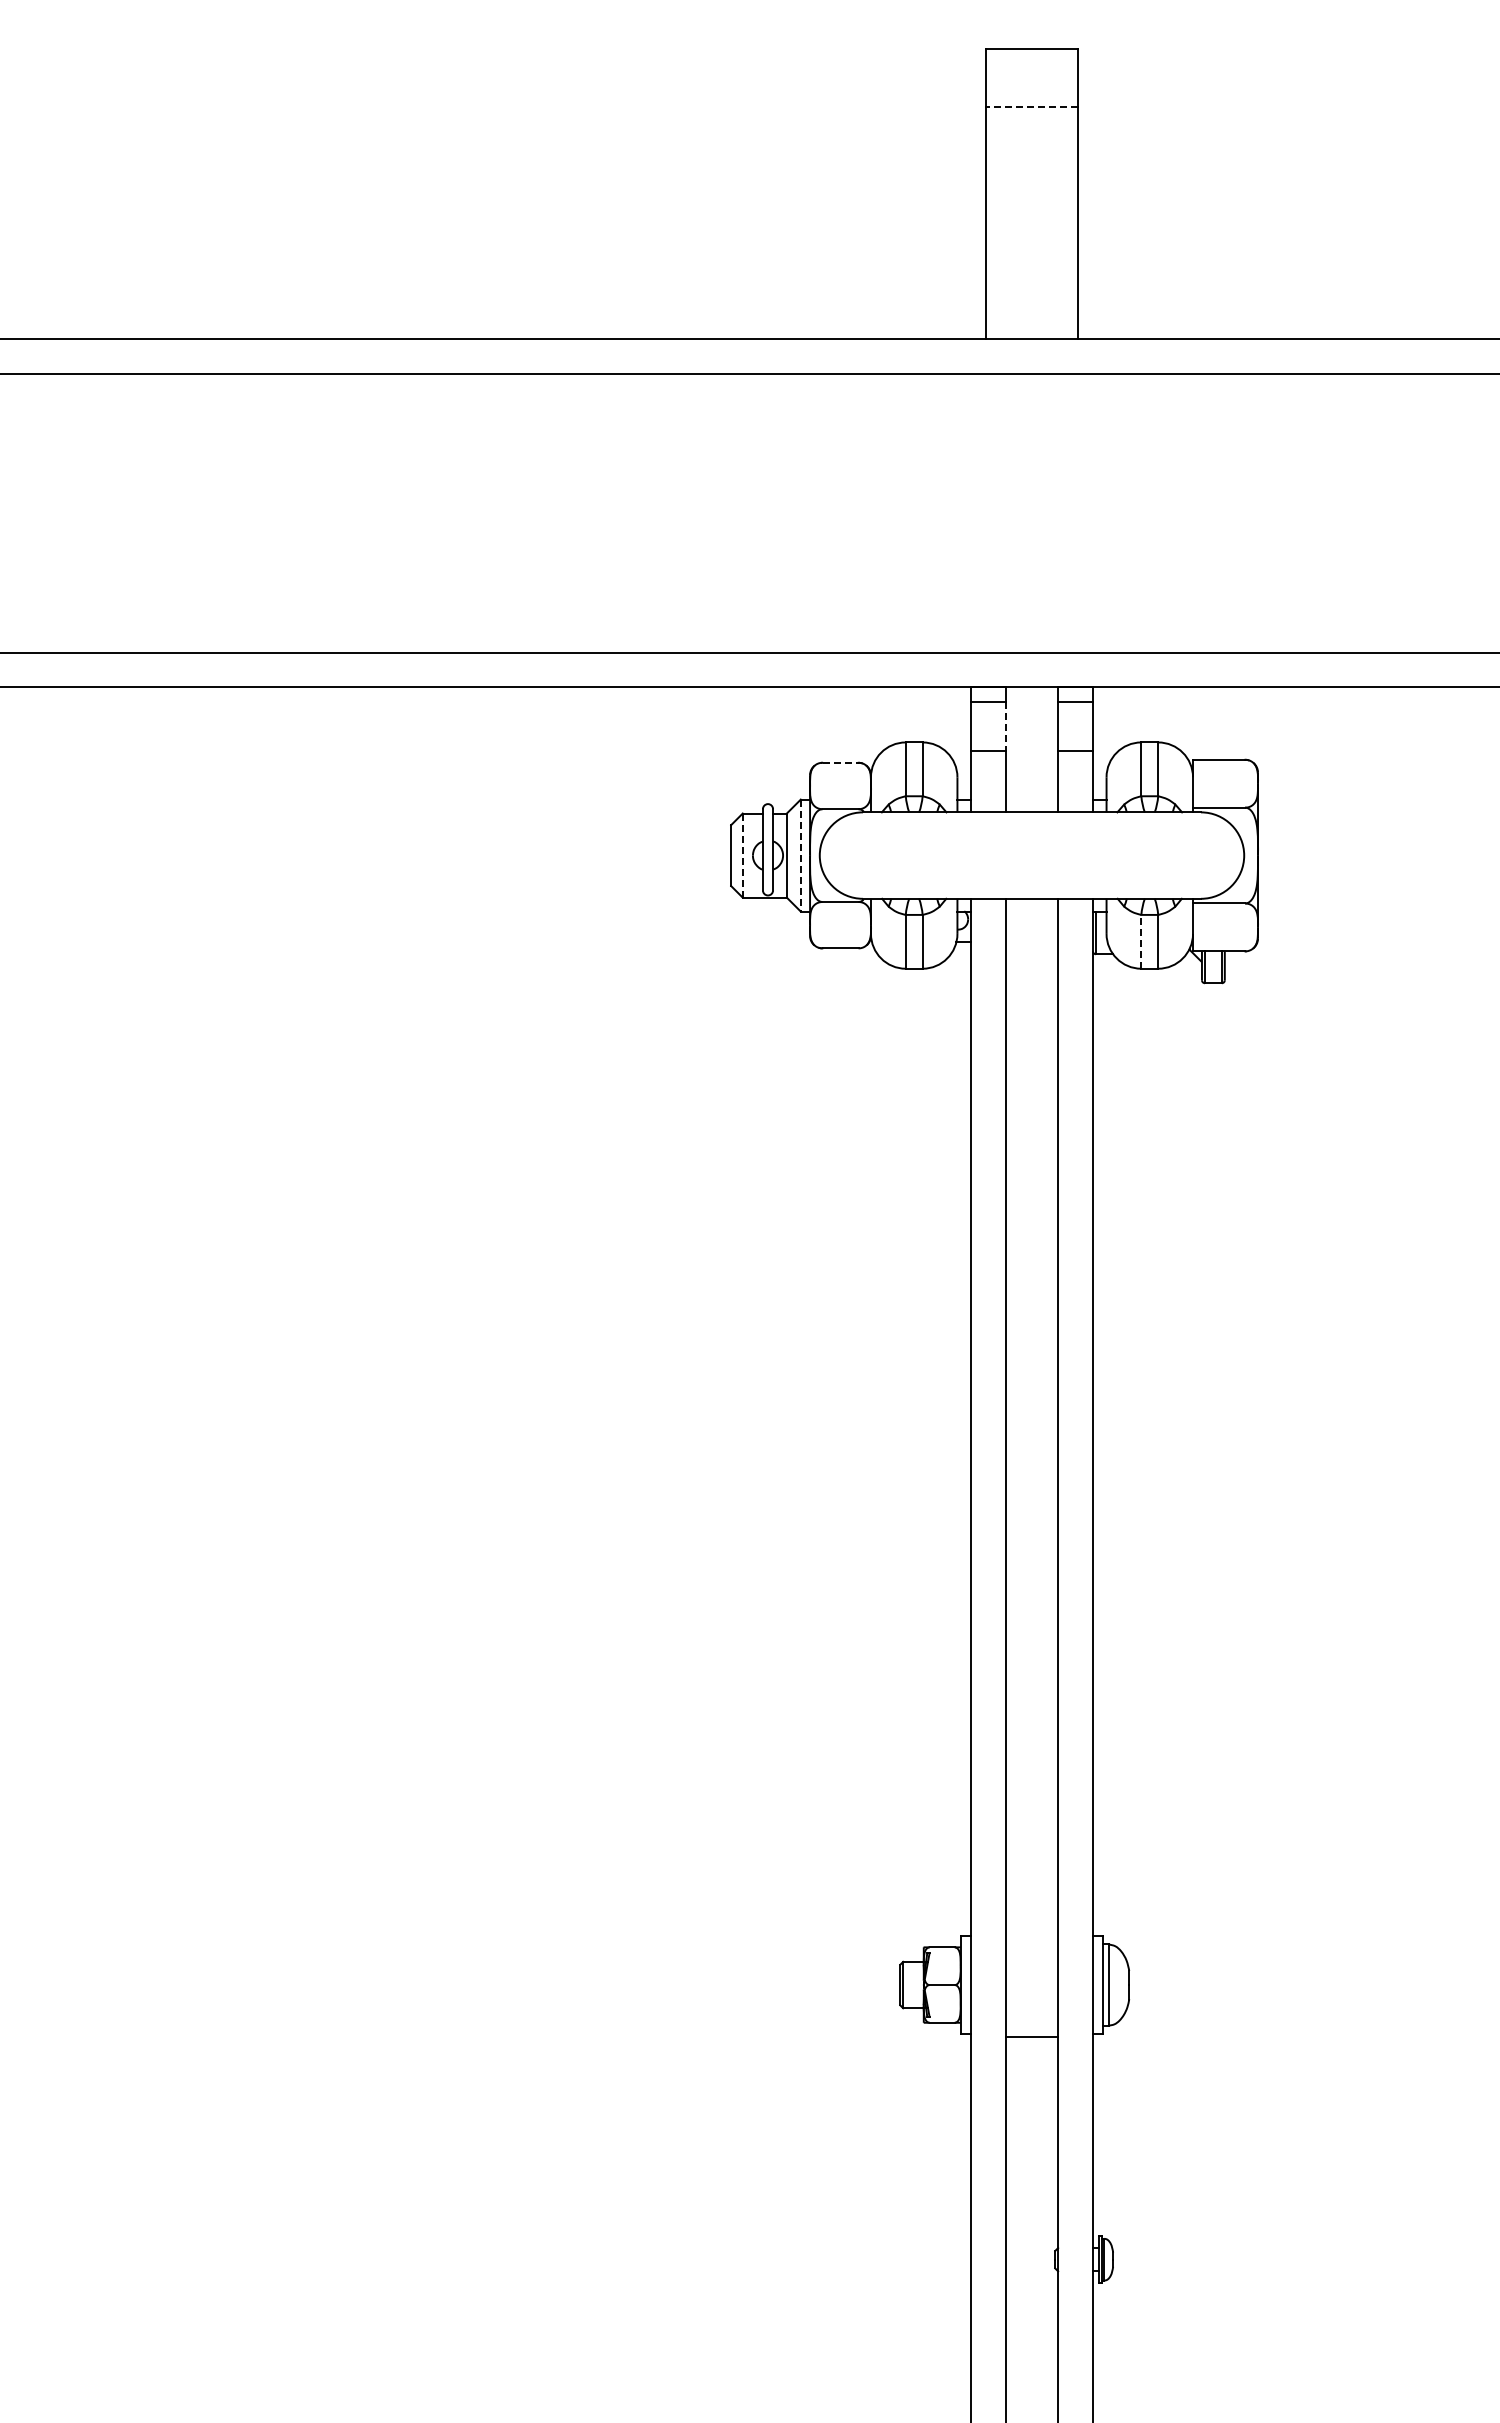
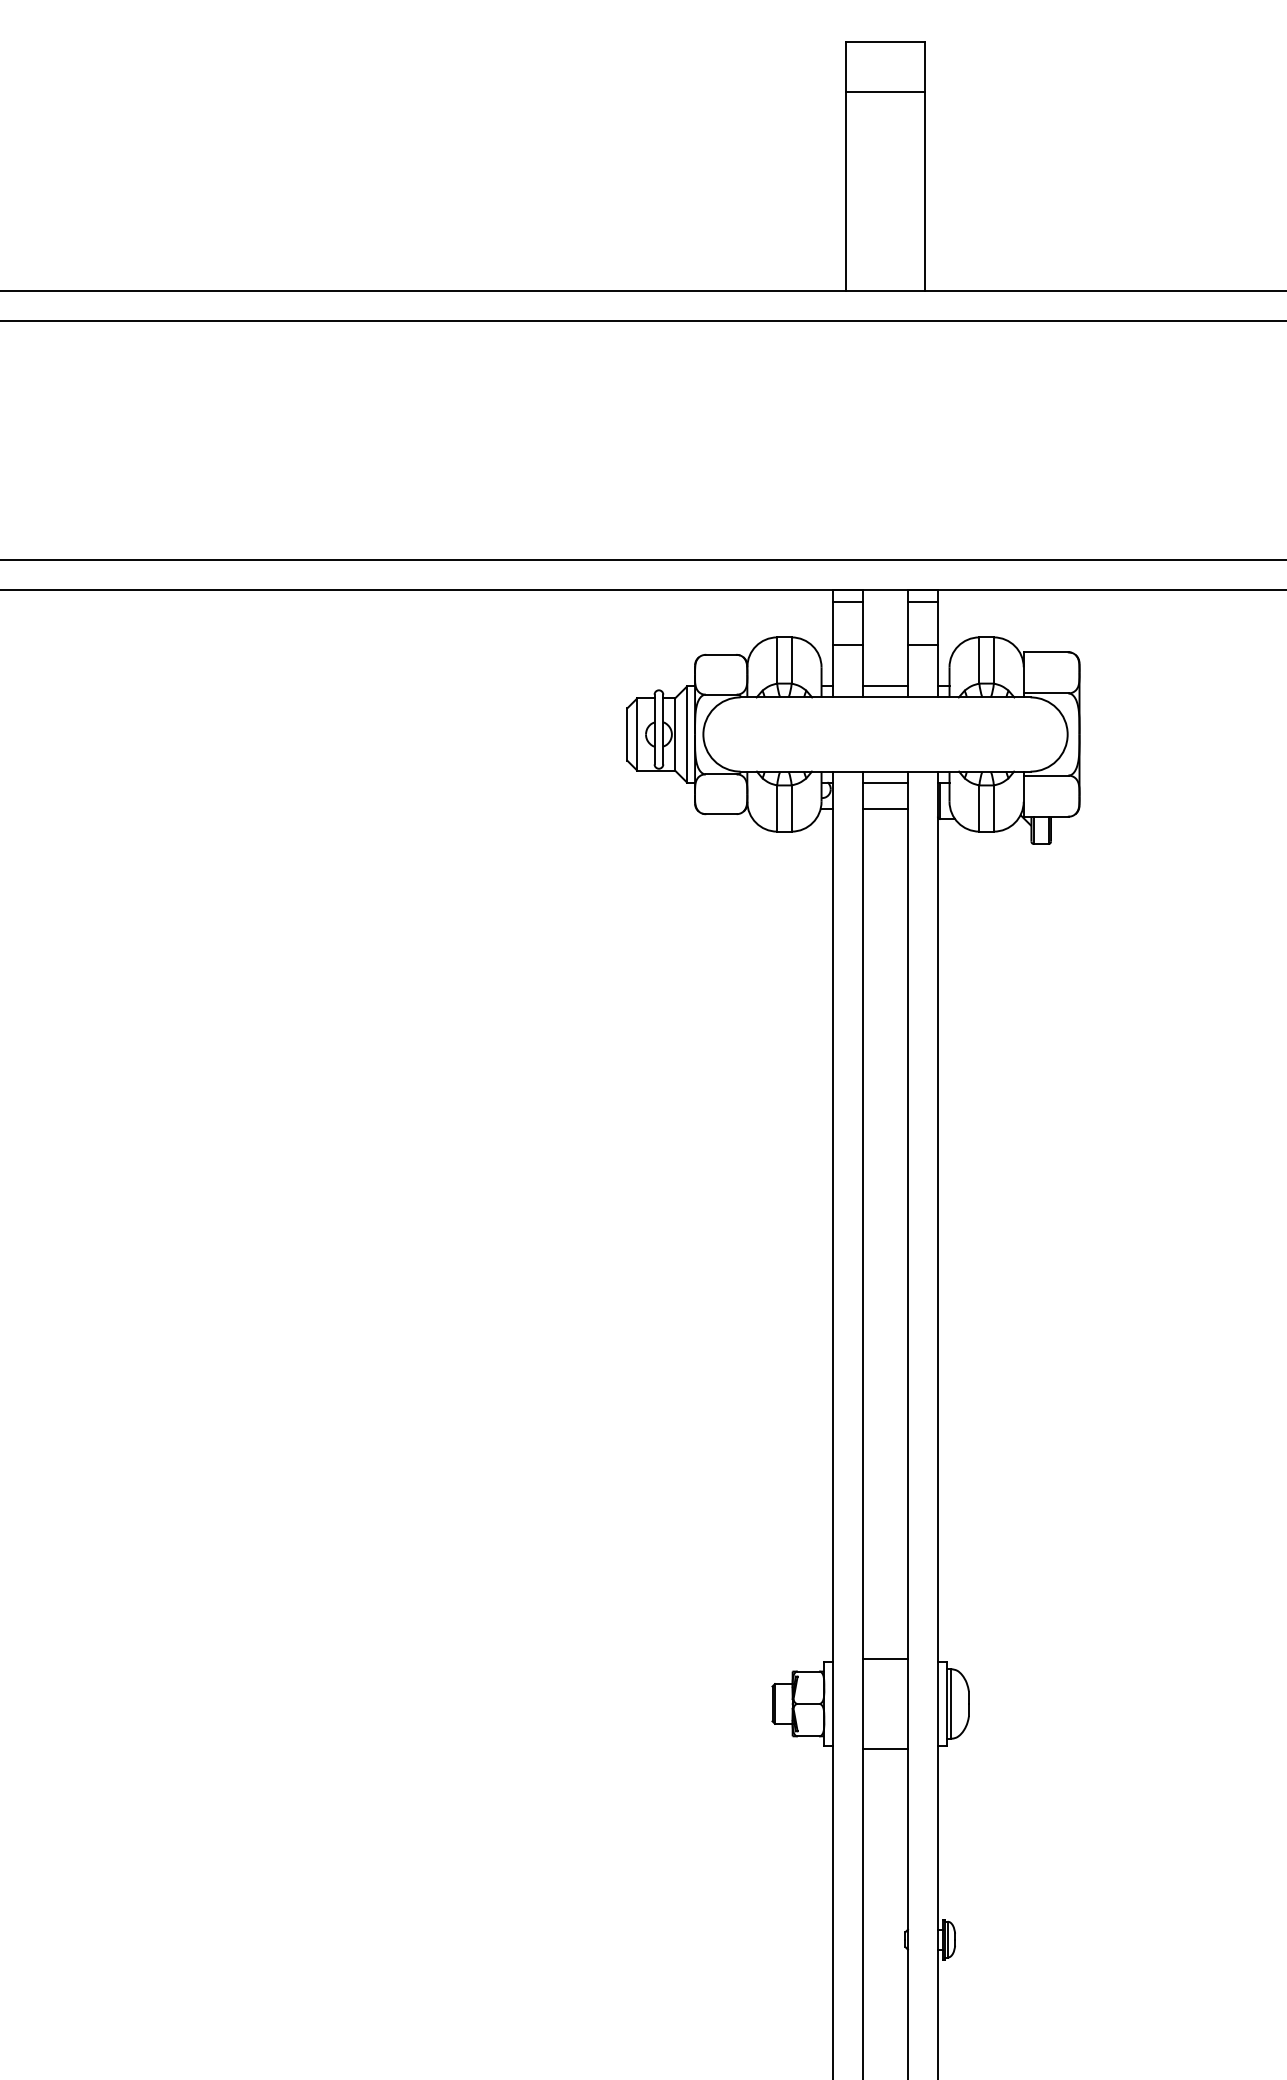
line: (1031, 107) -> (885, 92), dashed -> solid
line: (1005, 726) -> (862, 623), dashed -> solid
line: (841, 762) -> (722, 654), dashed -> solid
line: (1031, 799) -> (885, 686), added
line: (800, 855) -> (686, 734), dashed -> solid
line: (742, 856) -> (637, 735), dashed -> solid
line: (1031, 911) -> (885, 782), added
line: (1141, 941) -> (979, 808), dashed -> solid
line: (1031, 942) -> (885, 809), added
line: (1031, 1932) -> (885, 1658), added

